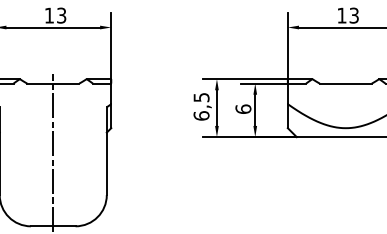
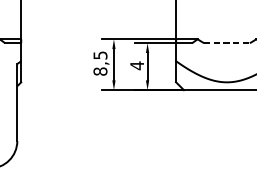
line: (346, 83) -> (227, 43), solid -> dashed
text: (243, 109) -> (137, 65), 6 -> 4
text: (201, 115) -> (100, 71), 6,5 -> 8,5

